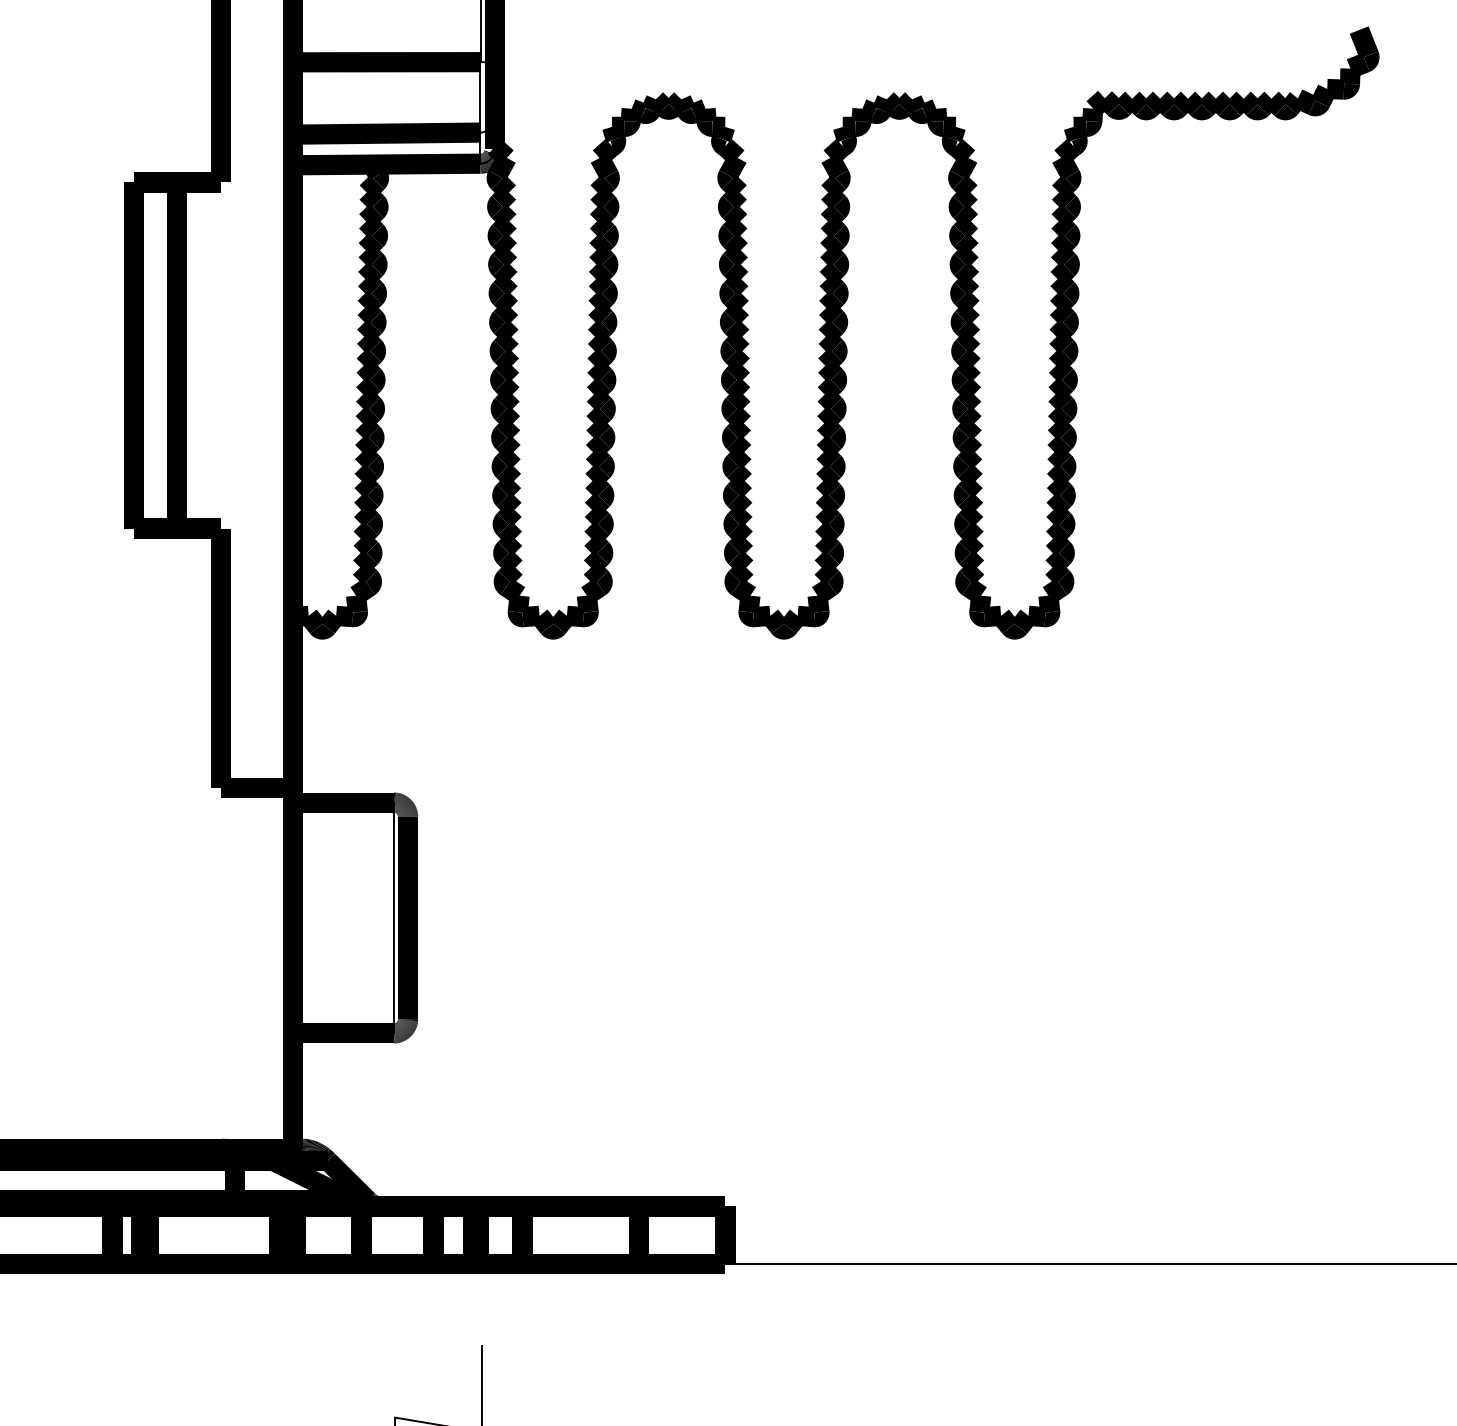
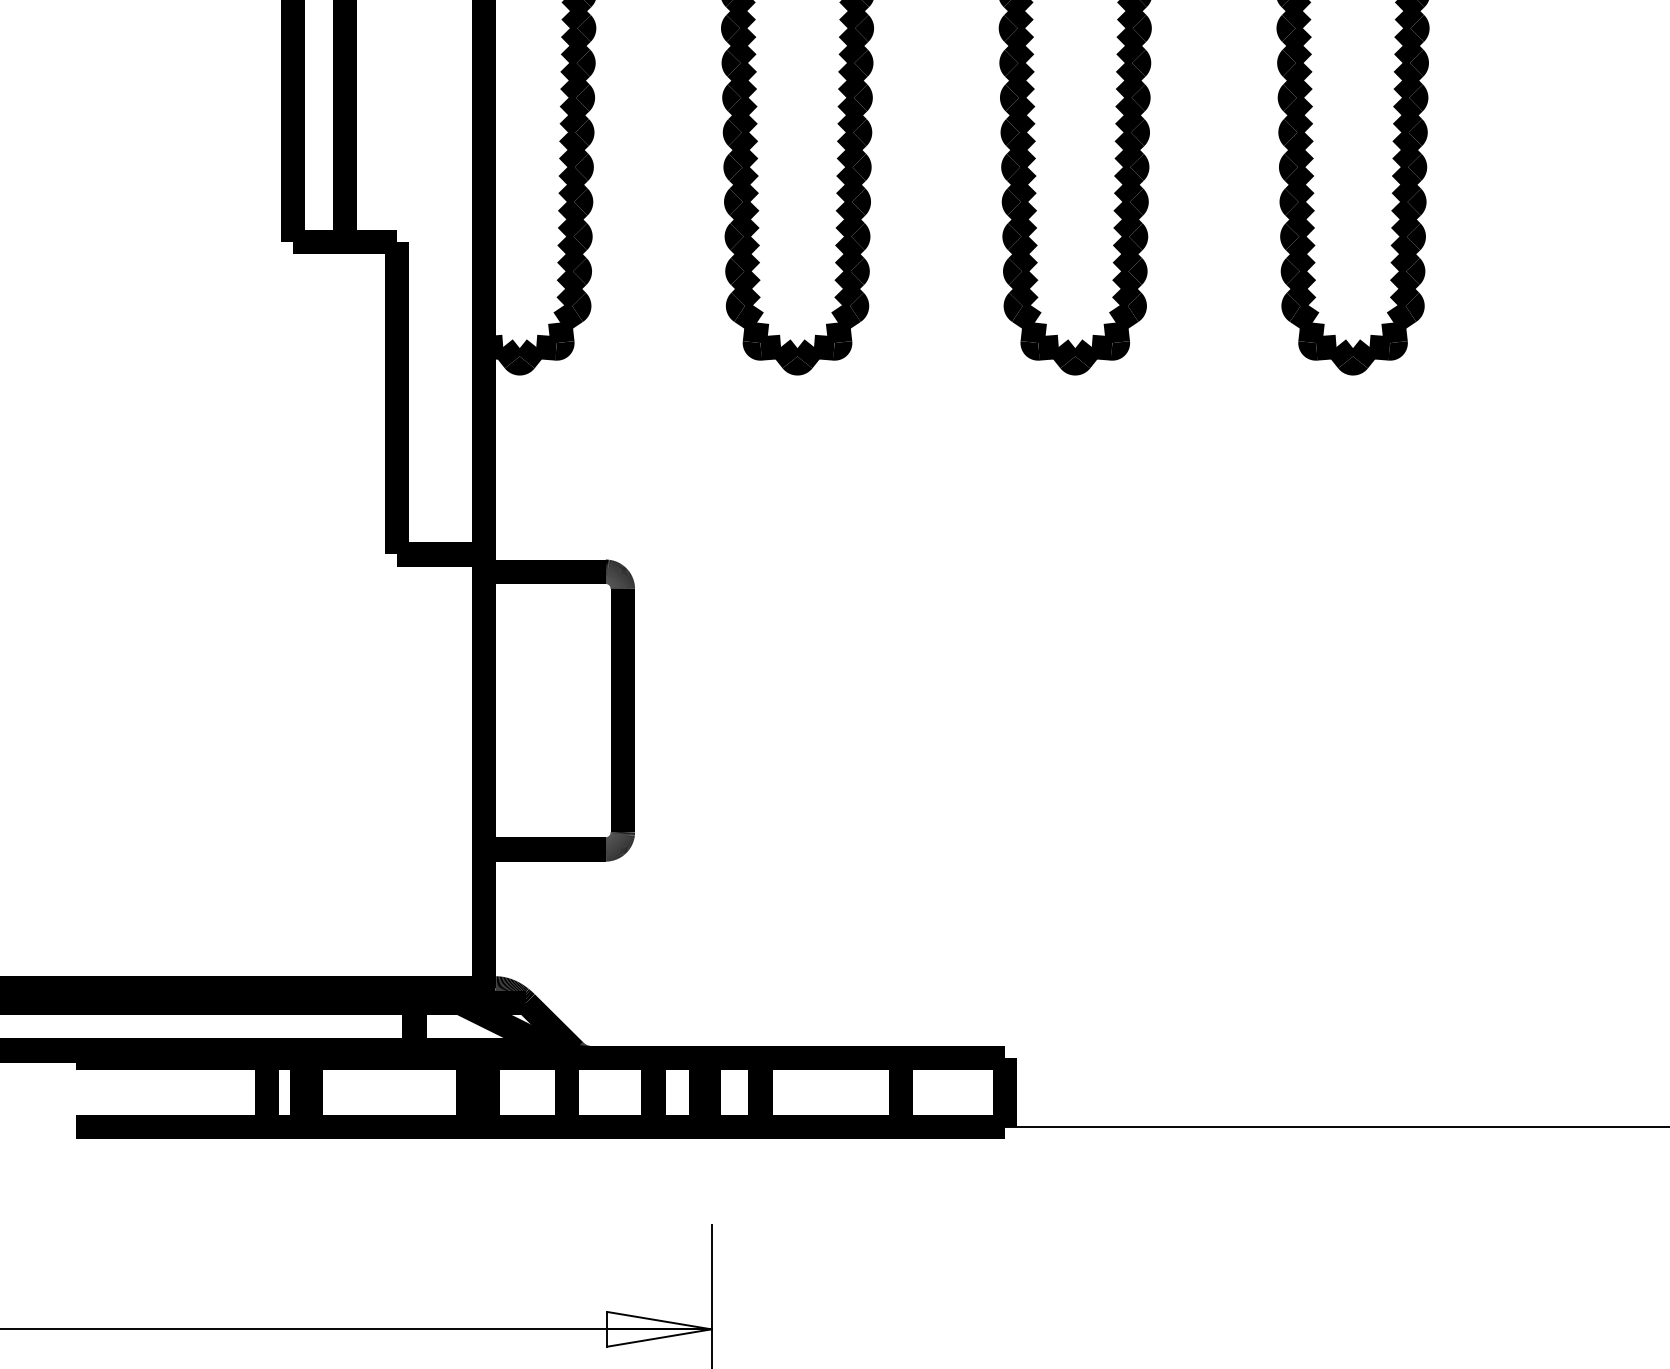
line: (393, 917) -> (605, 709), removed

